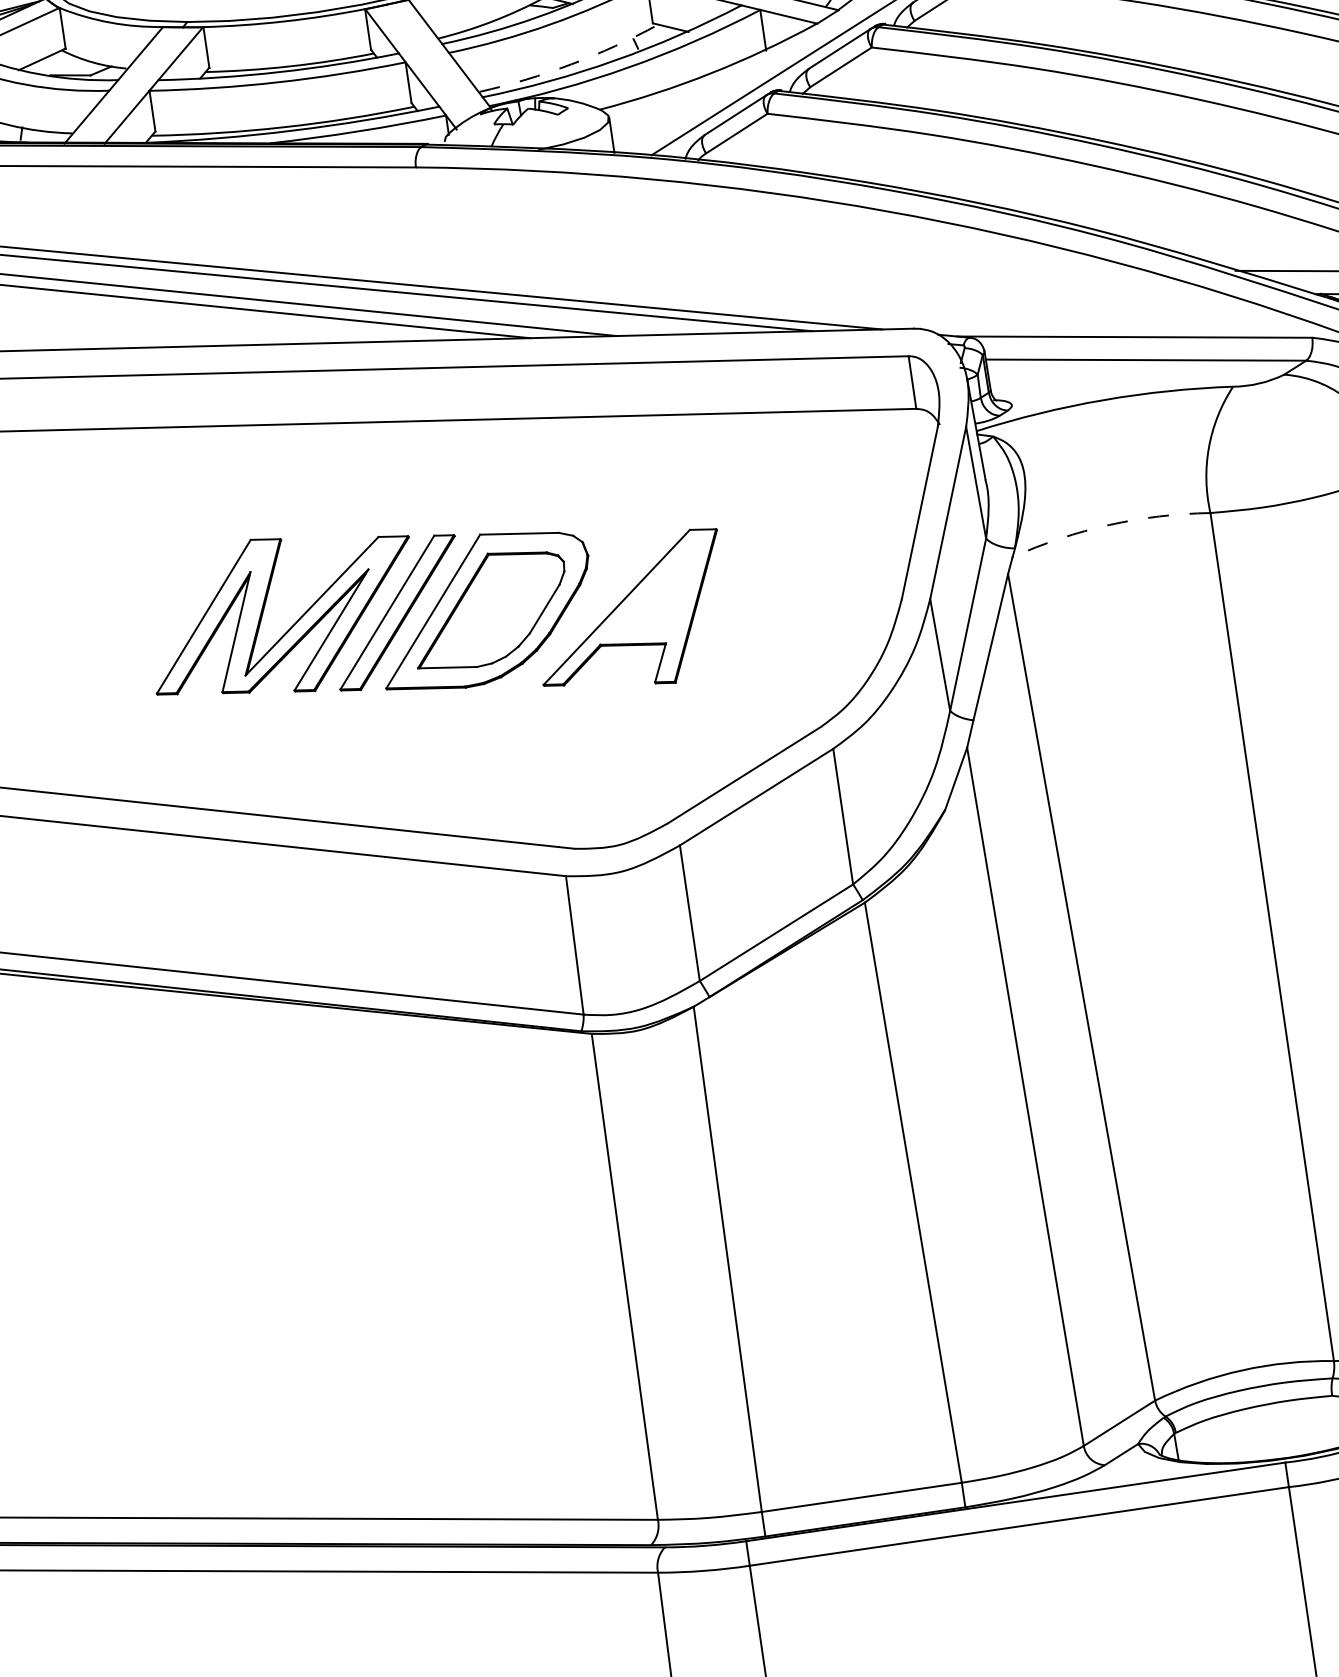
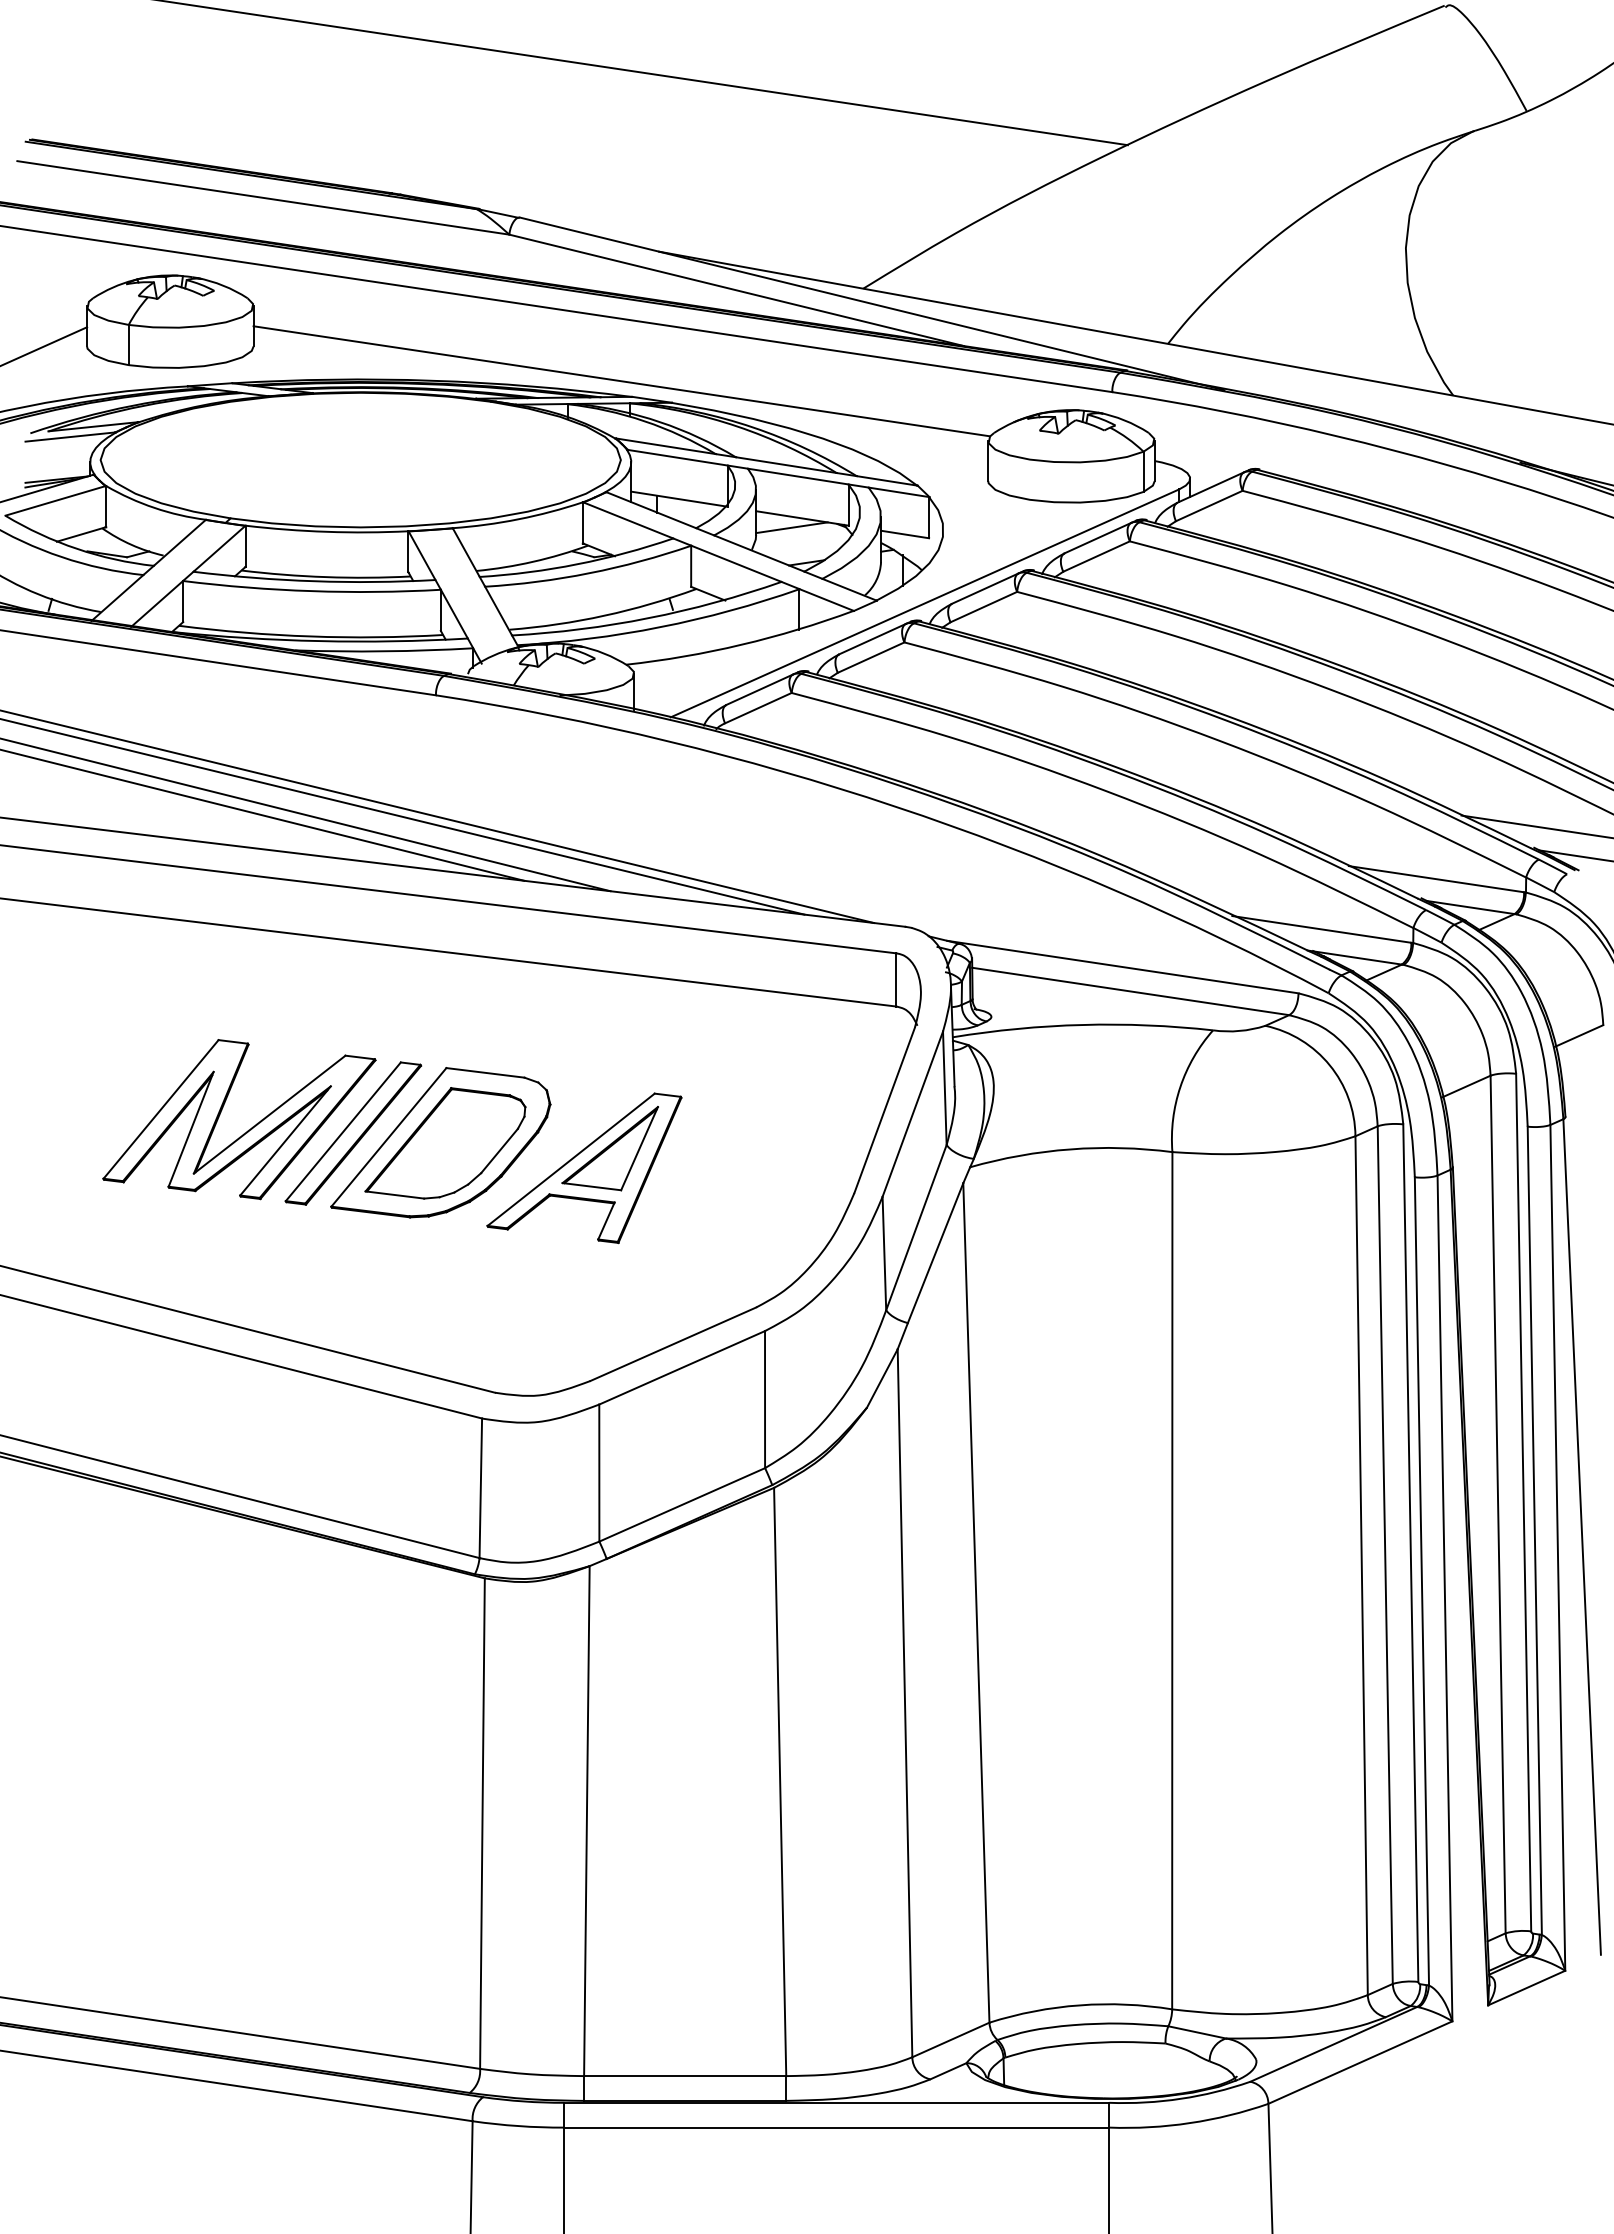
arc: (571, 64) -> (604, 615), dashed -> solid
arc: (1109, 525) -> (1070, 1149), dashed -> solid
part: (653, 590) -> (609, 1148), added

